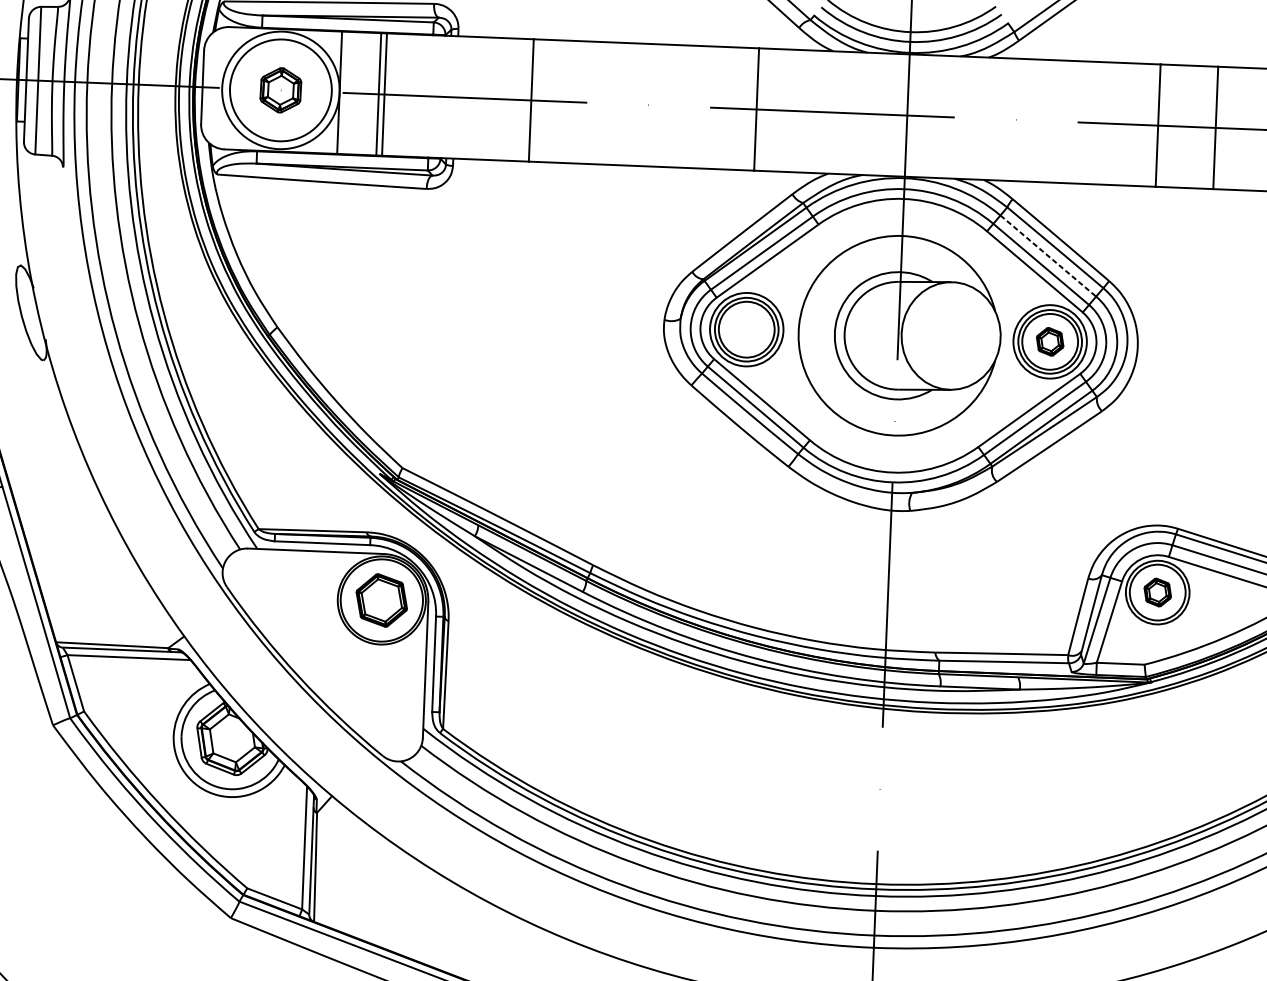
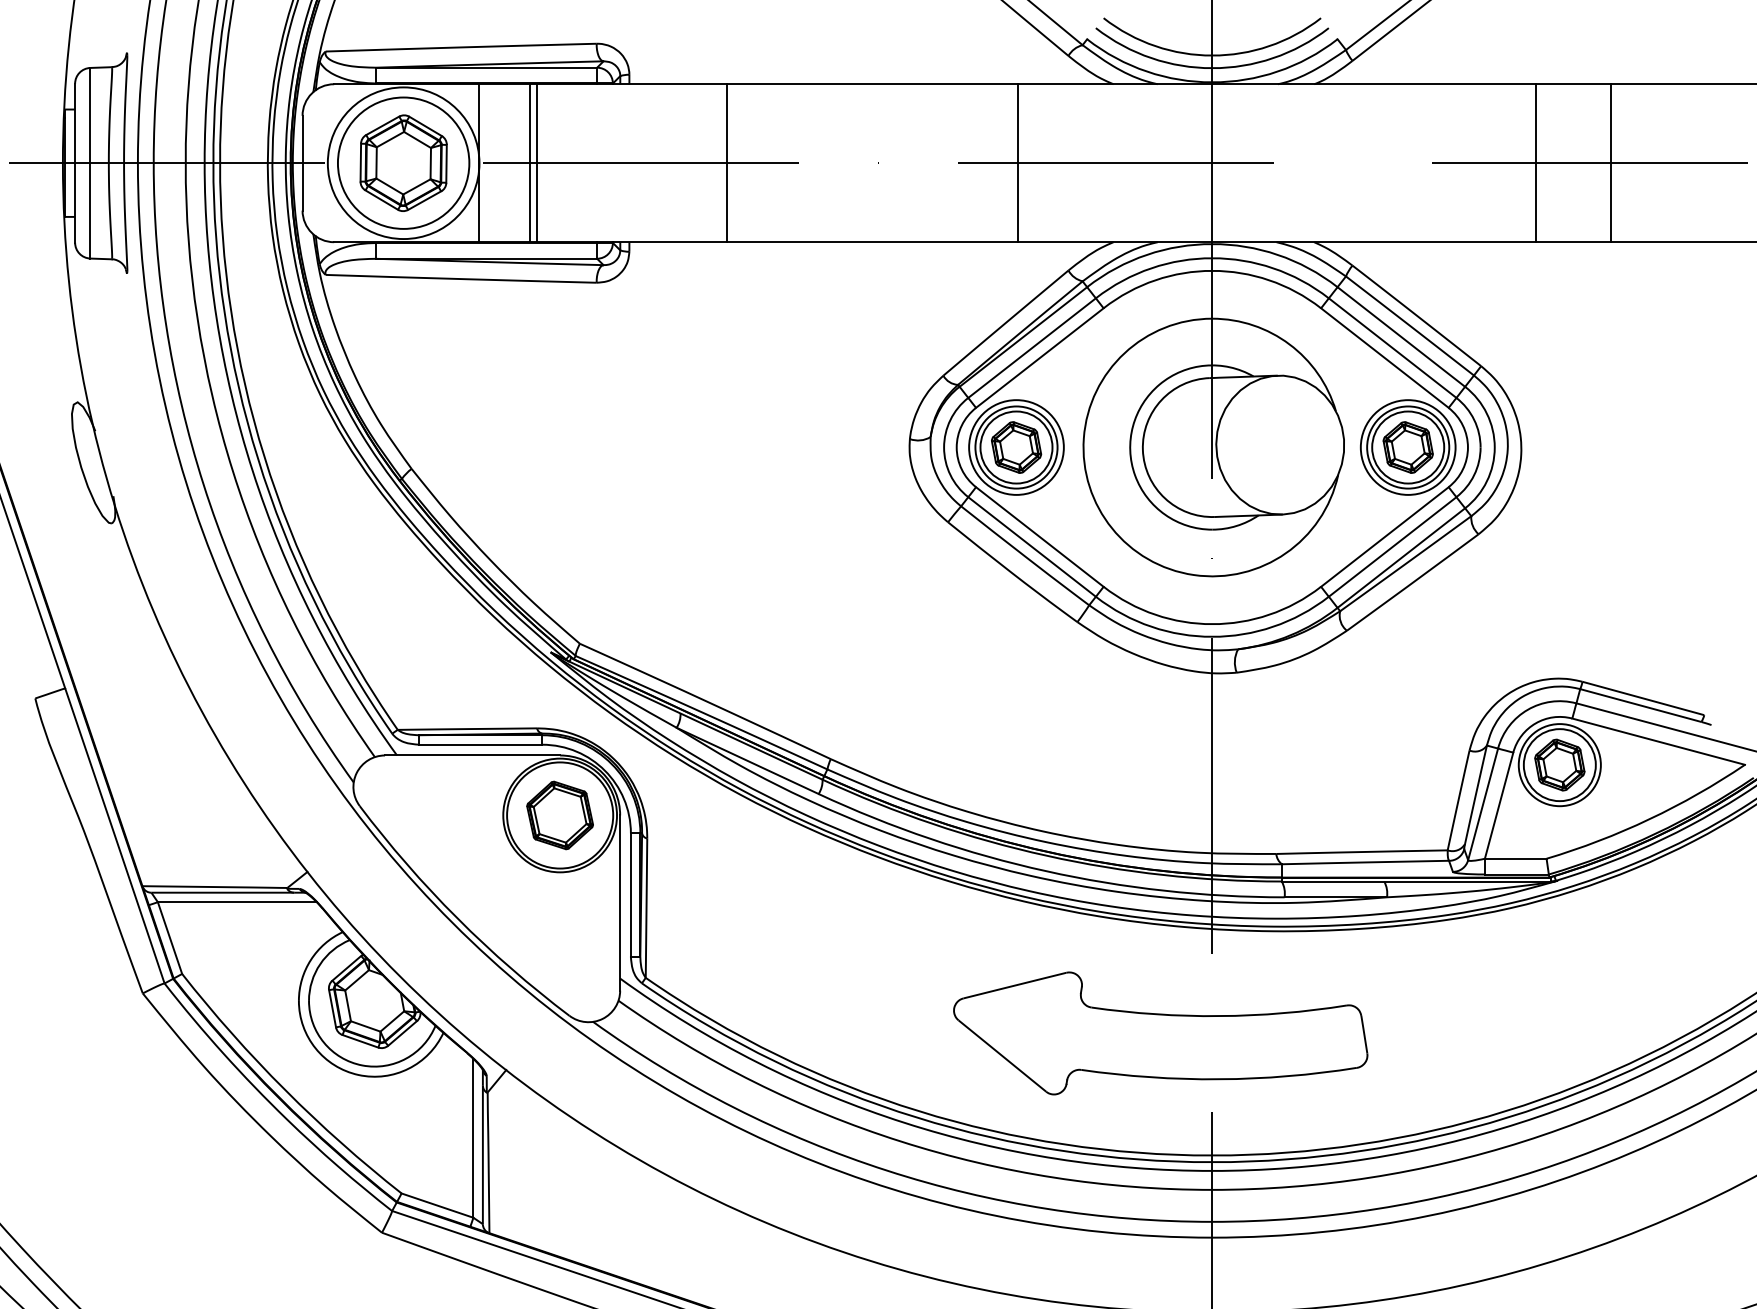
part: (280, 89) -> (403, 162), size x1.67
line: (1048, 256) -> (1401, 337), dashed -> solid
part: (746, 329) -> (1016, 447), added
part: (1049, 341) -> (1407, 447), size x1.43
part: (1157, 592) -> (1559, 764), size x1.43
part: (840, 788) -> (1160, 1033), added

